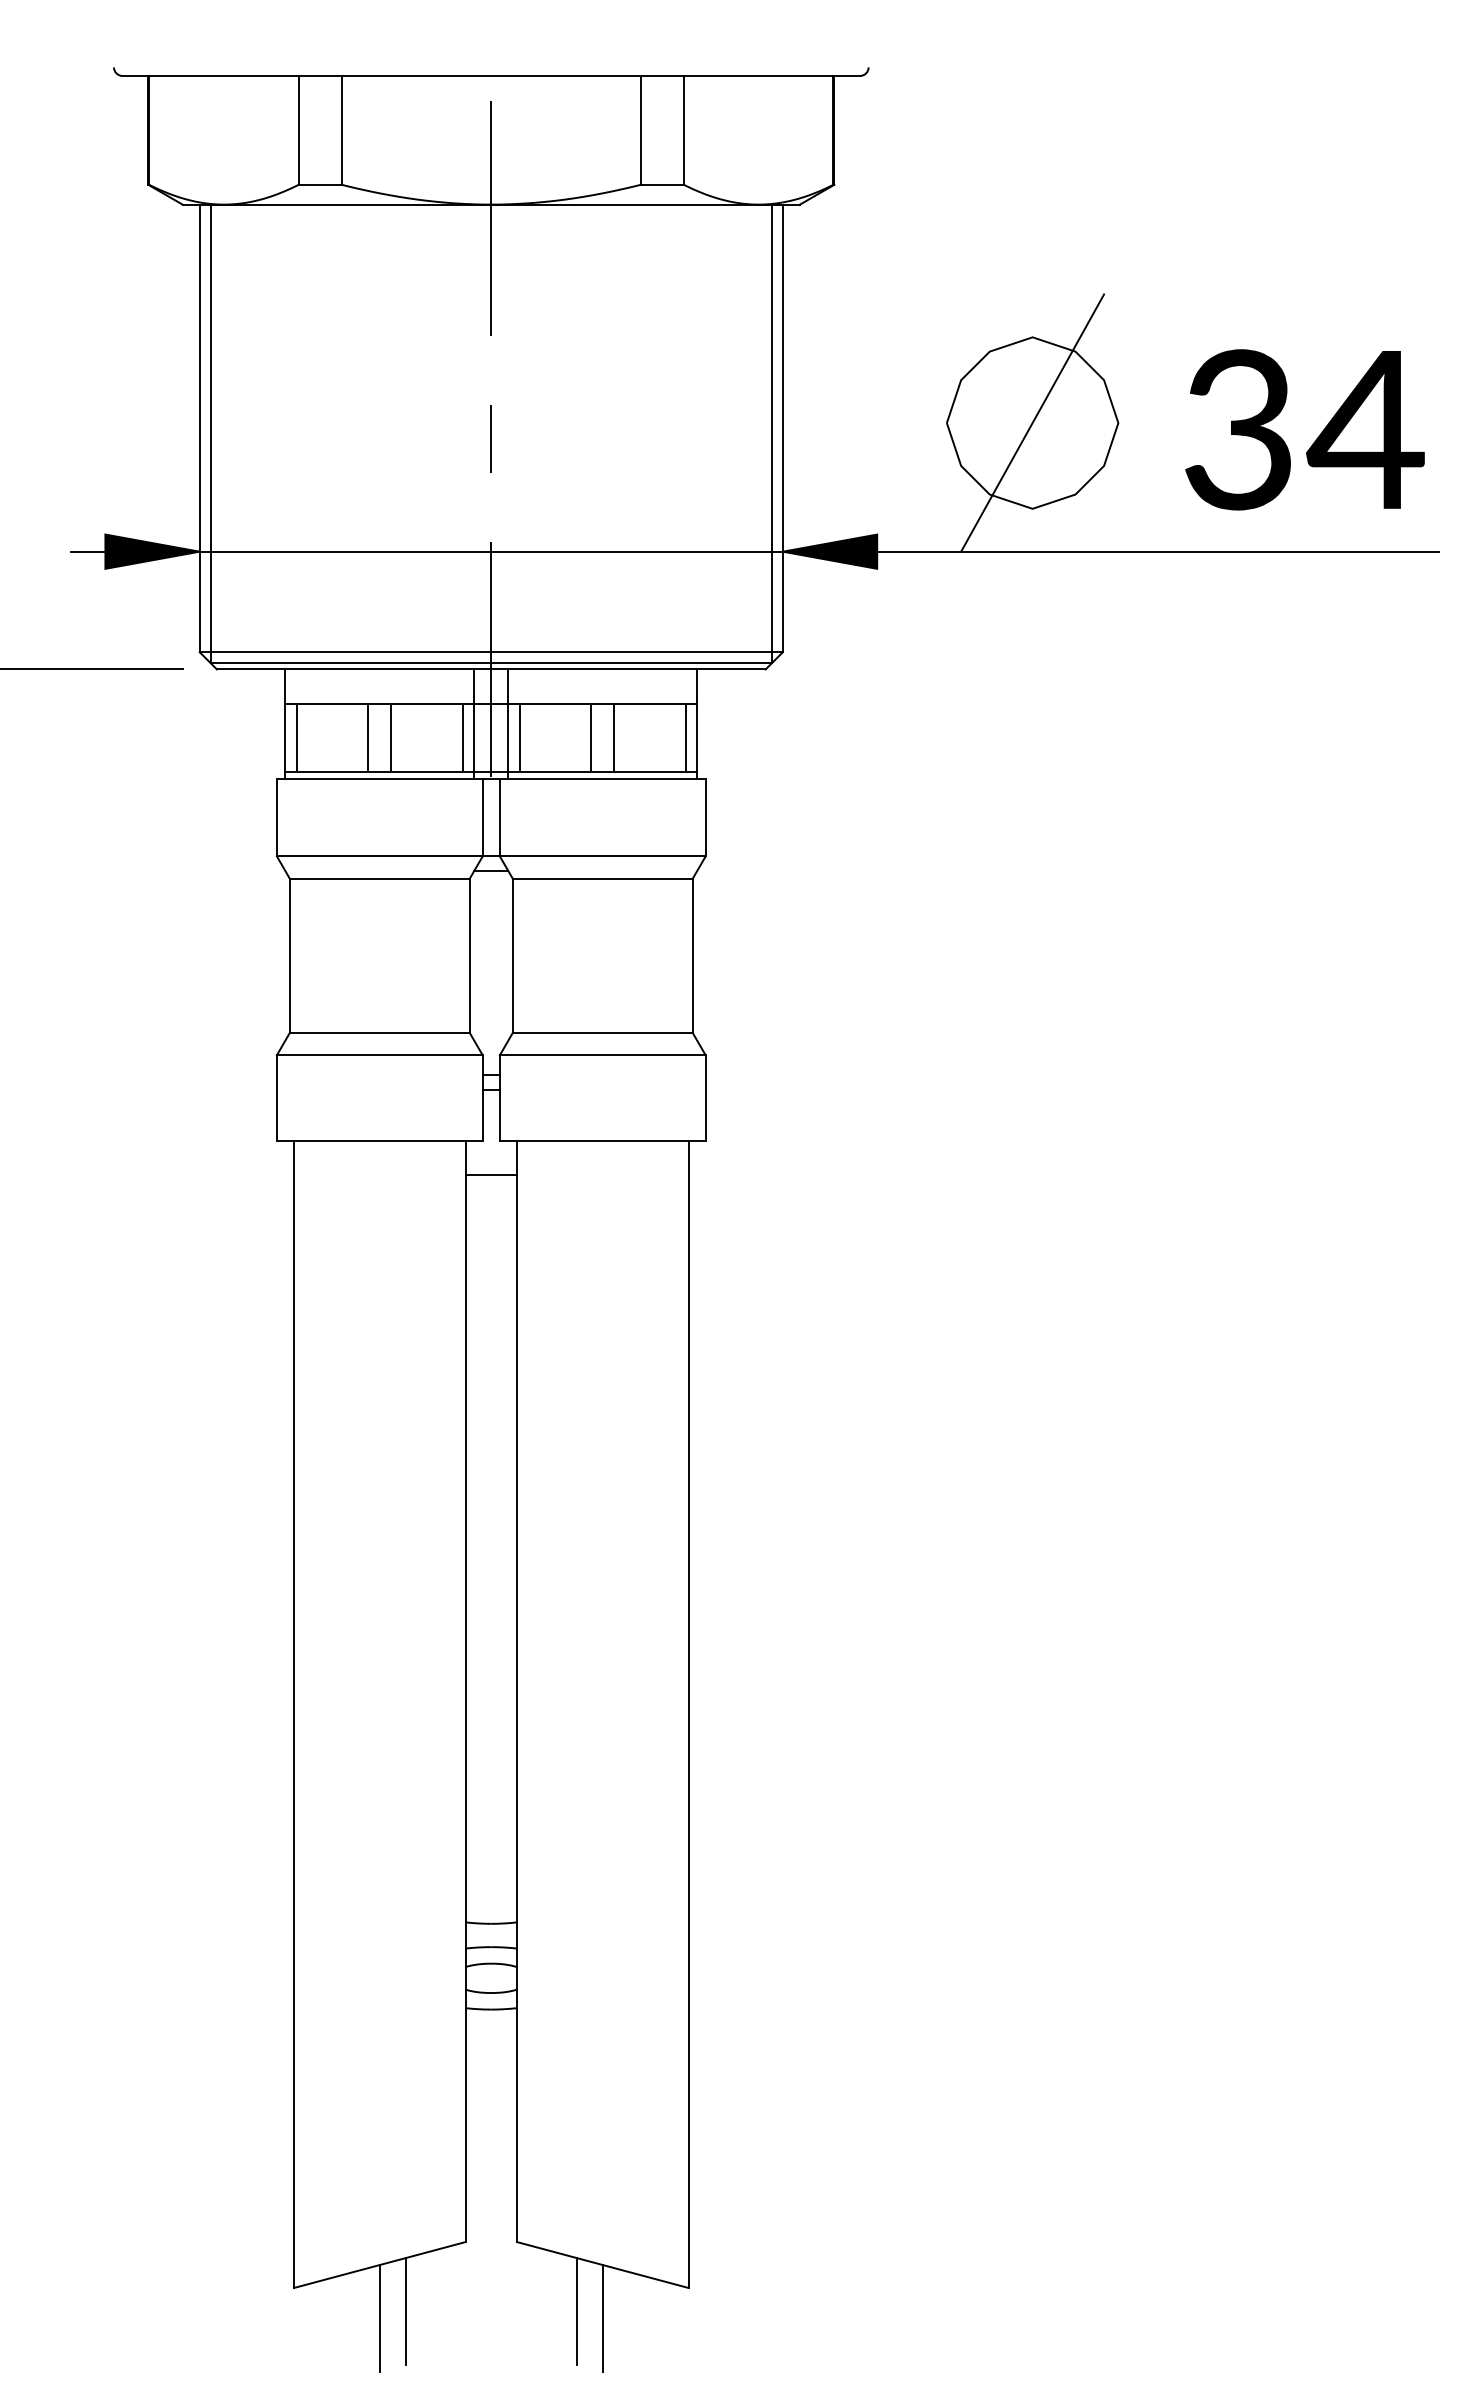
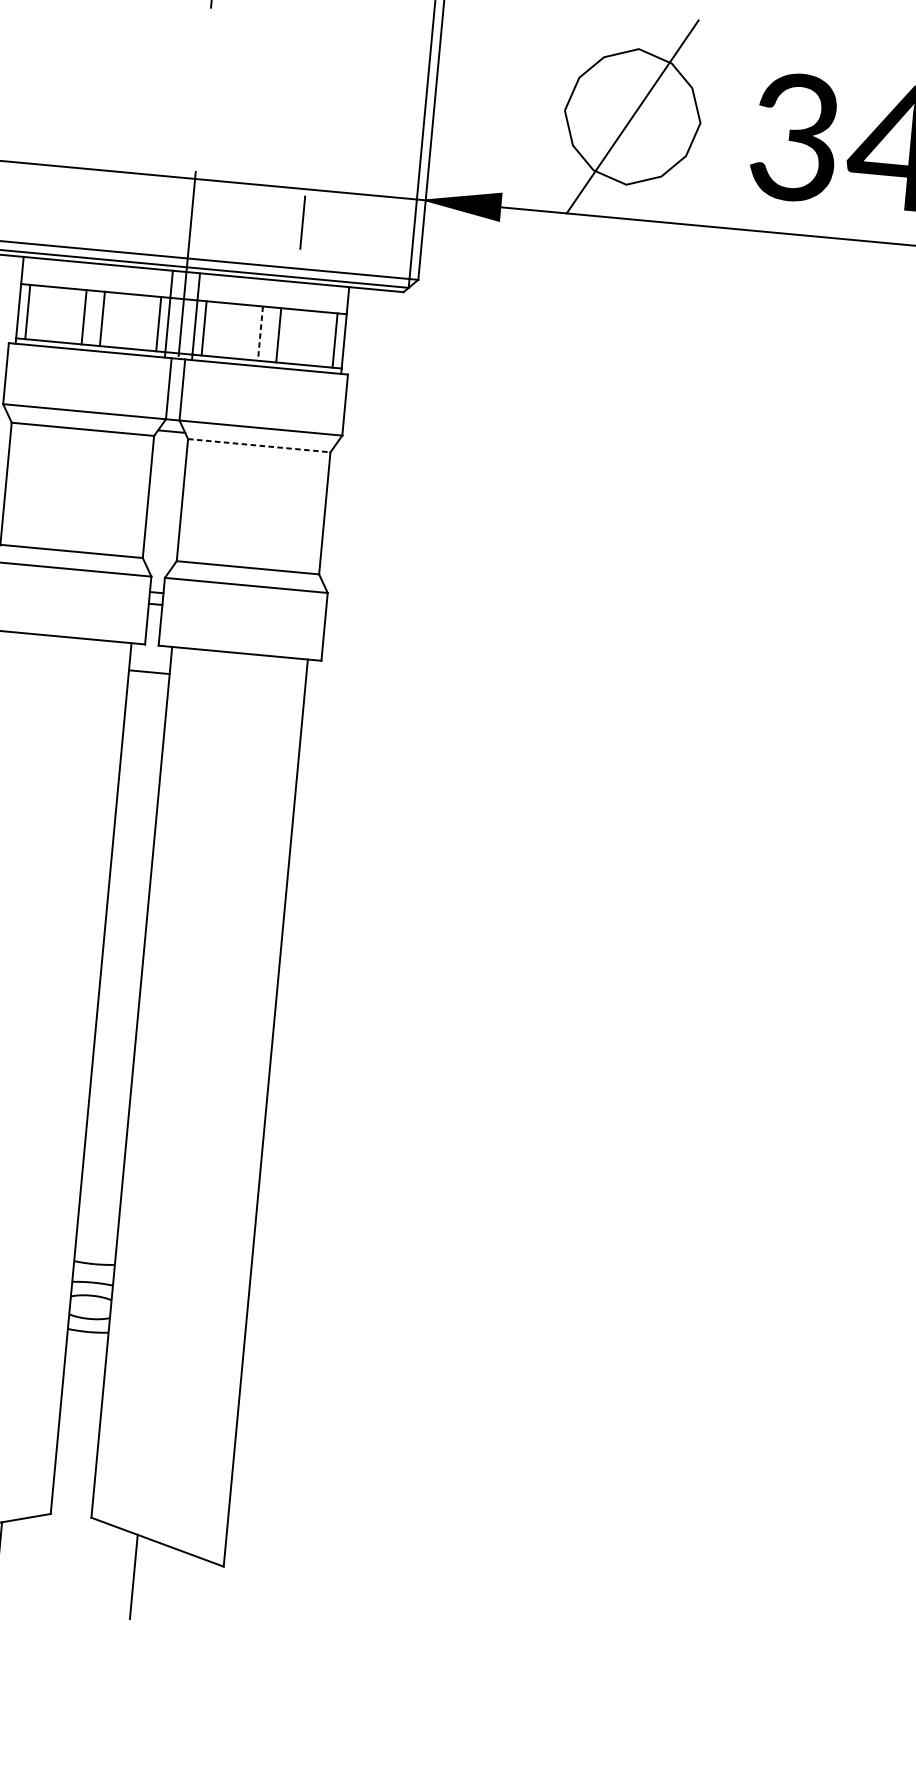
line: (490, 438) -> (302, 222), moved
line: (591, 738) -> (260, 334), solid -> dashed
line: (603, 878) -> (259, 445), solid -> dashed
line: (602, 2318) -> (153, 1584), removed

